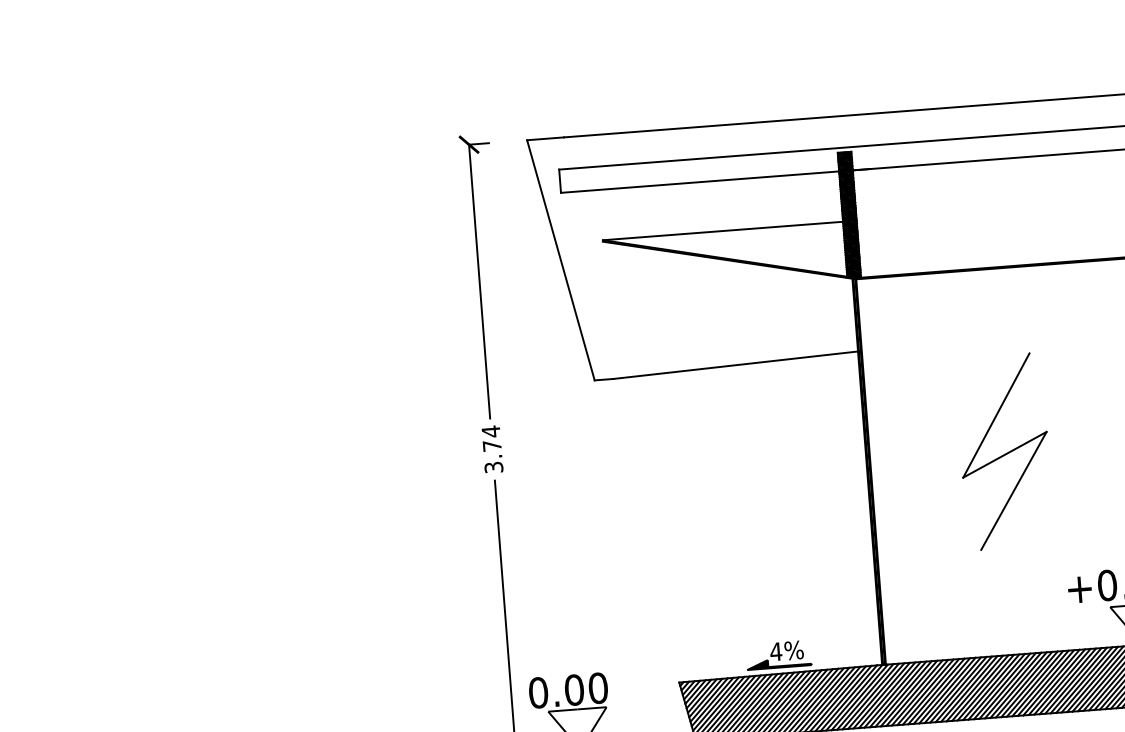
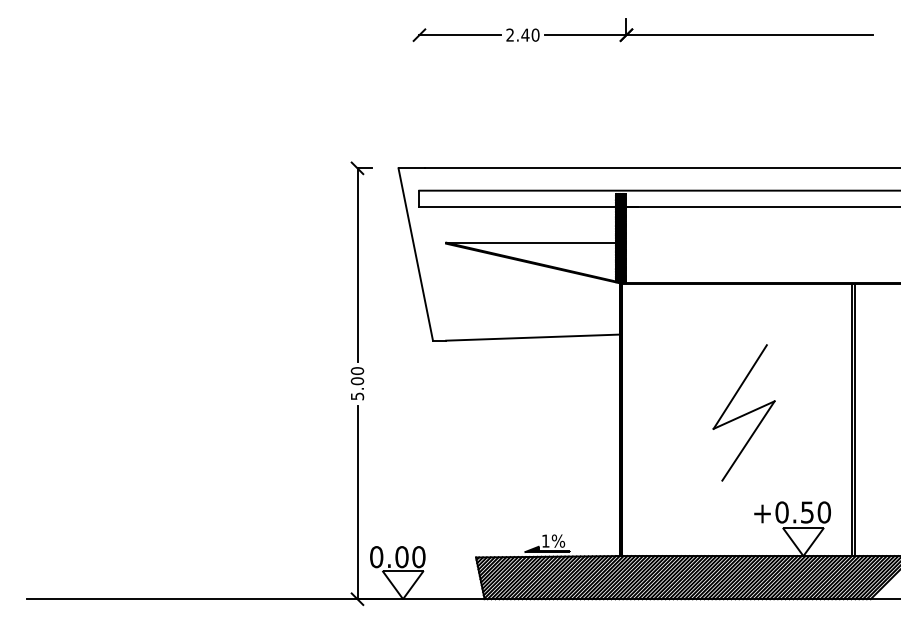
text: (492, 449) -> (357, 383), 3.74 -> 5.00
part: (1003, 451) -> (743, 412), moved
text: (775, 650) -> (545, 540), 4%%% -> 1%%%

